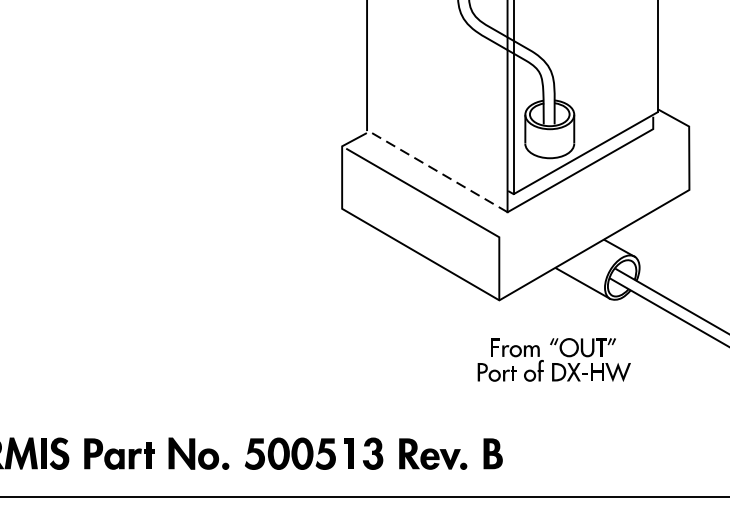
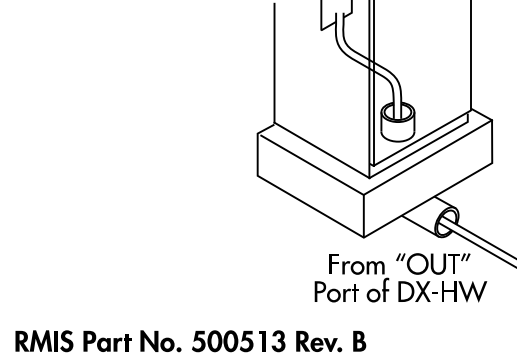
line: (436, 171) -> (321, 150), dashed -> solid
line: (593, 181) -> (427, 157), added
part: (553, 359) -> (400, 277), size x1.67

